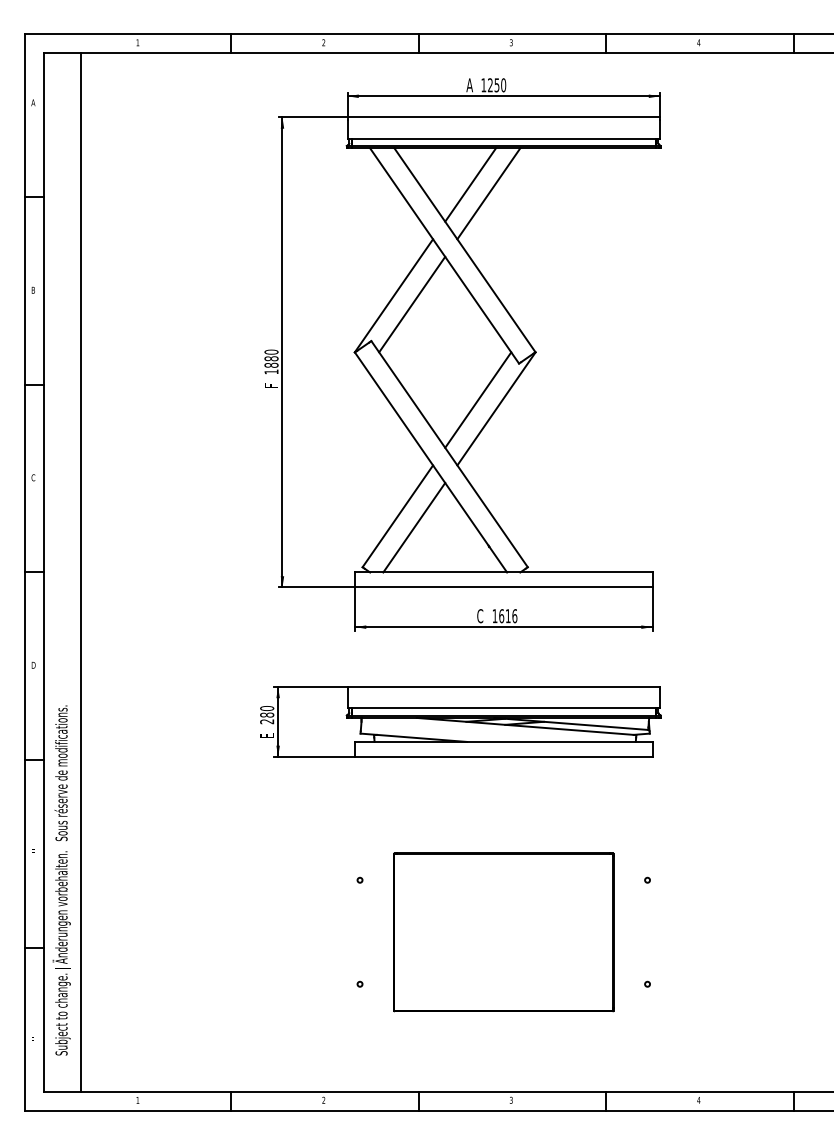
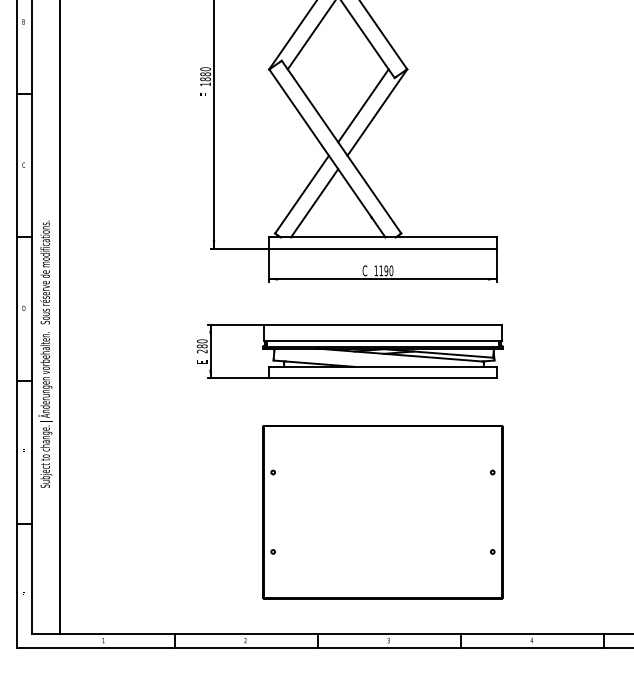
text: (508, 616) -> (386, 271), 1616 -> 1190
text: (61, 880) -> (45, 354), moved
part: (503, 932) -> (382, 512), size x1.43

